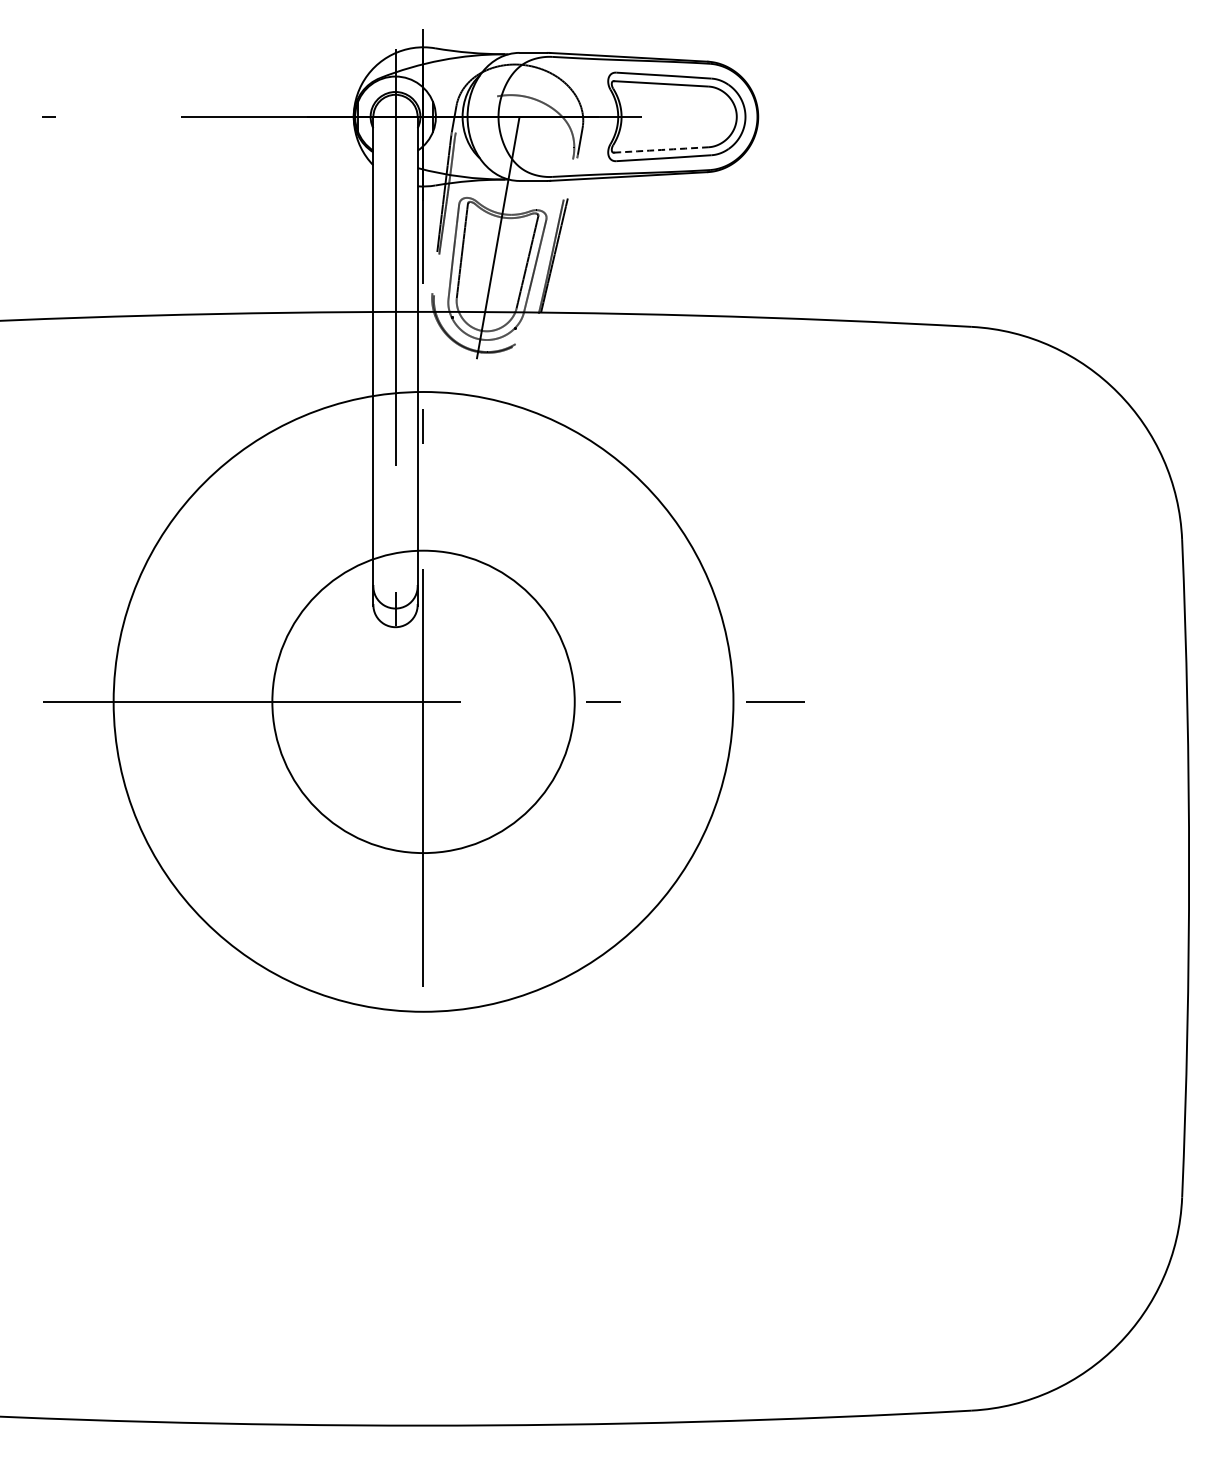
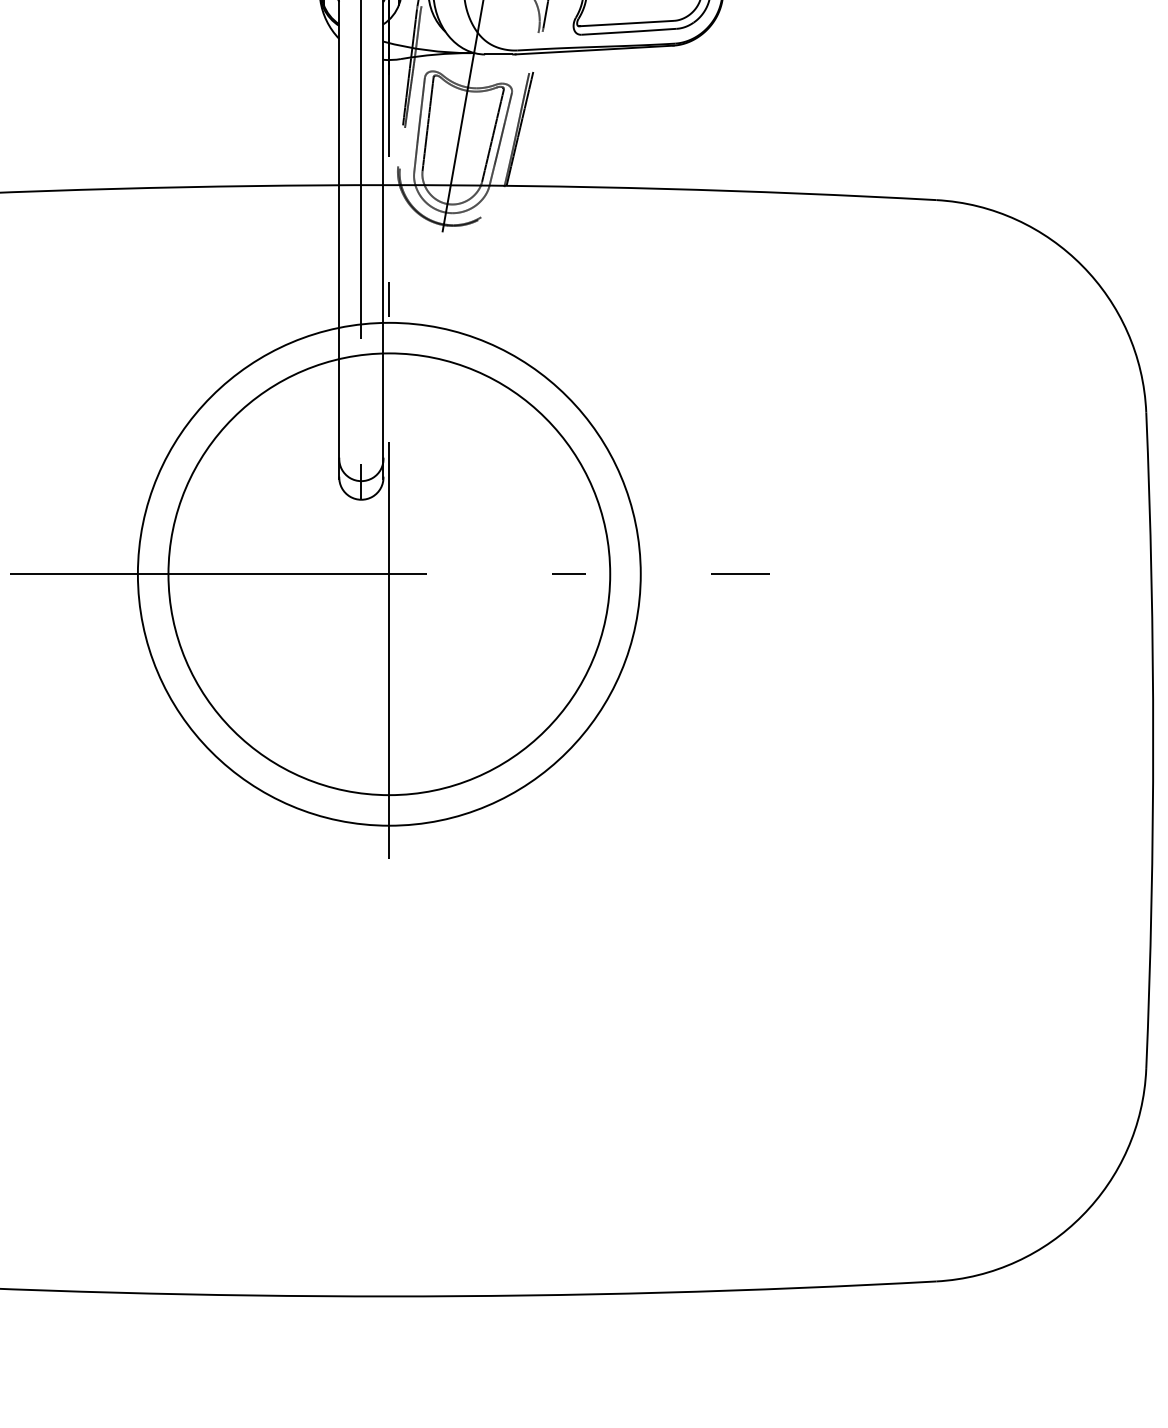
arc: (661, 149) -> (626, 23), dashed -> solid
circle: (423, 701) -> (389, 573), size x0.71
circle: (423, 701) -> (389, 573), size x1.67

